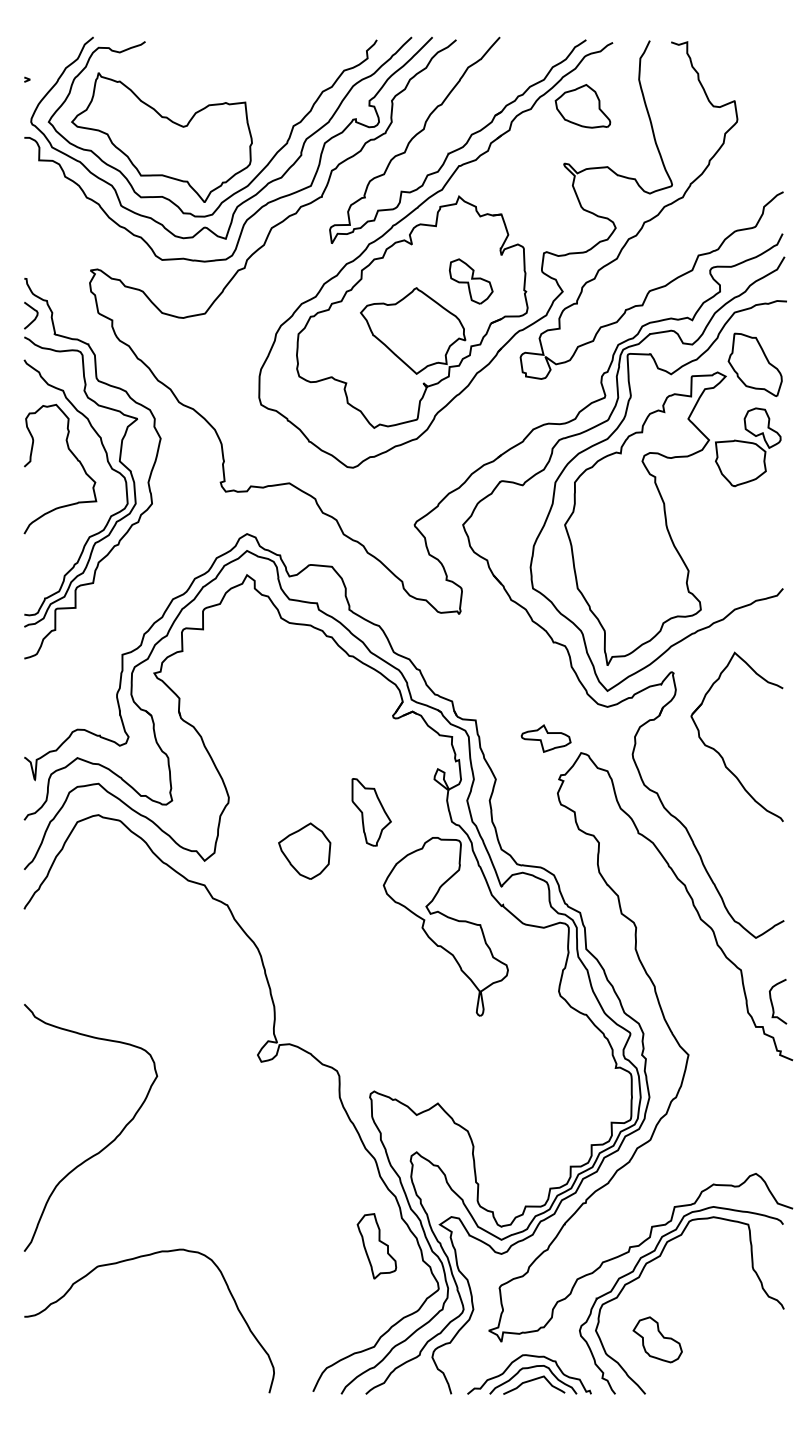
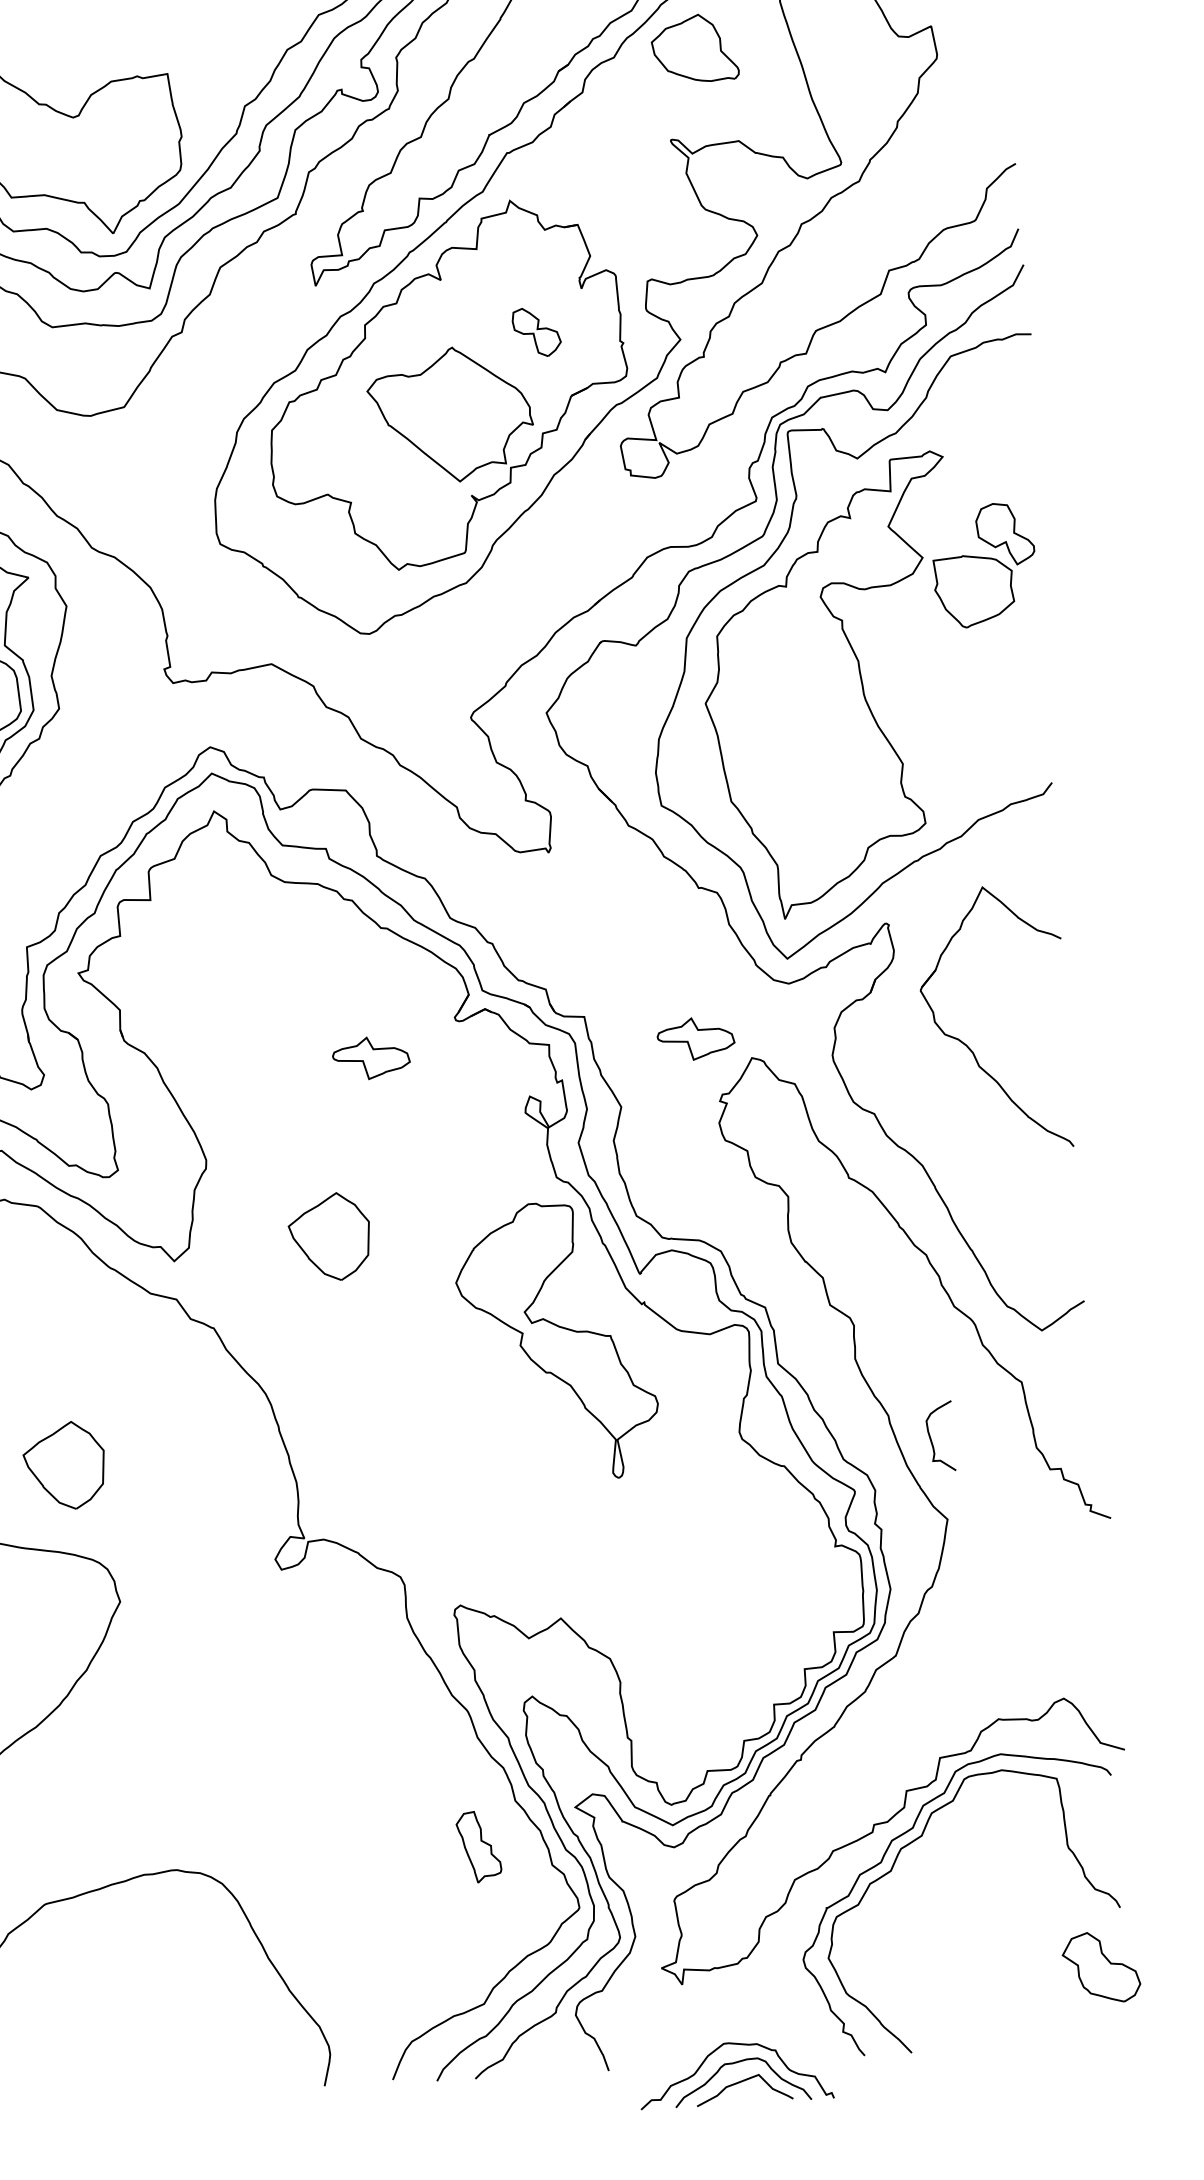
part: (471, 281) -> (537, 332), size x0.7
part: (754, 364) -> (986, 435), removed
part: (337, 738) -> (370, 1057), added
part: (371, 812) -> (430, 1170), removed
part: (126, 986) -> (63, 1464), added
curve: (772, 1001) -> (931, 1436), moved
part: (376, 1246) -> (478, 1847), size x0.7
part: (657, 1339) -> (1100, 1966), moved
part: (529, 1374) -> (736, 2073), moved

